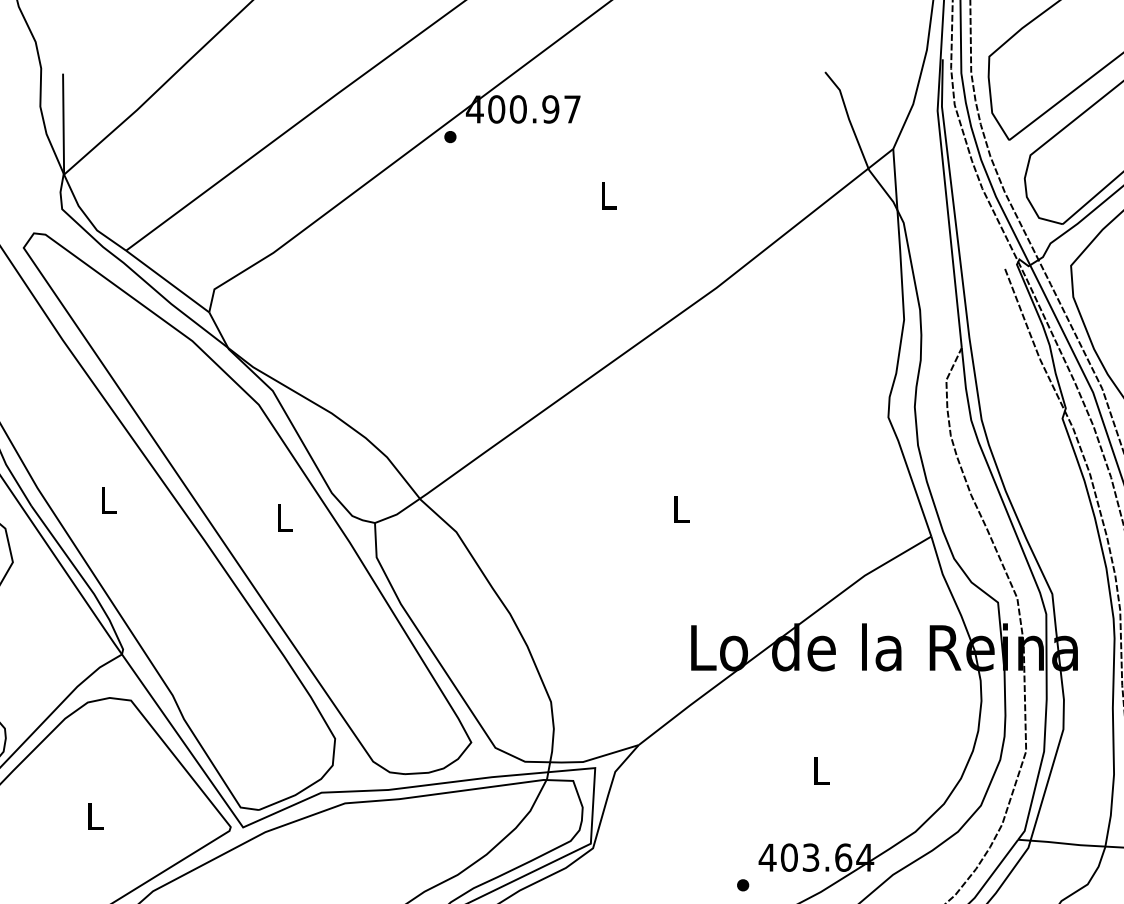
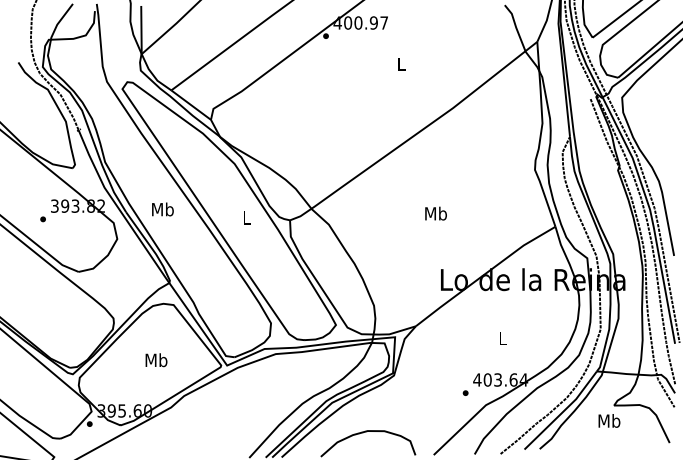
text: (107, 500) -> (162, 209), L -> Mb
text: (679, 508) -> (435, 213), L -> Mb
text: (95, 816) -> (156, 360), L -> Mb

